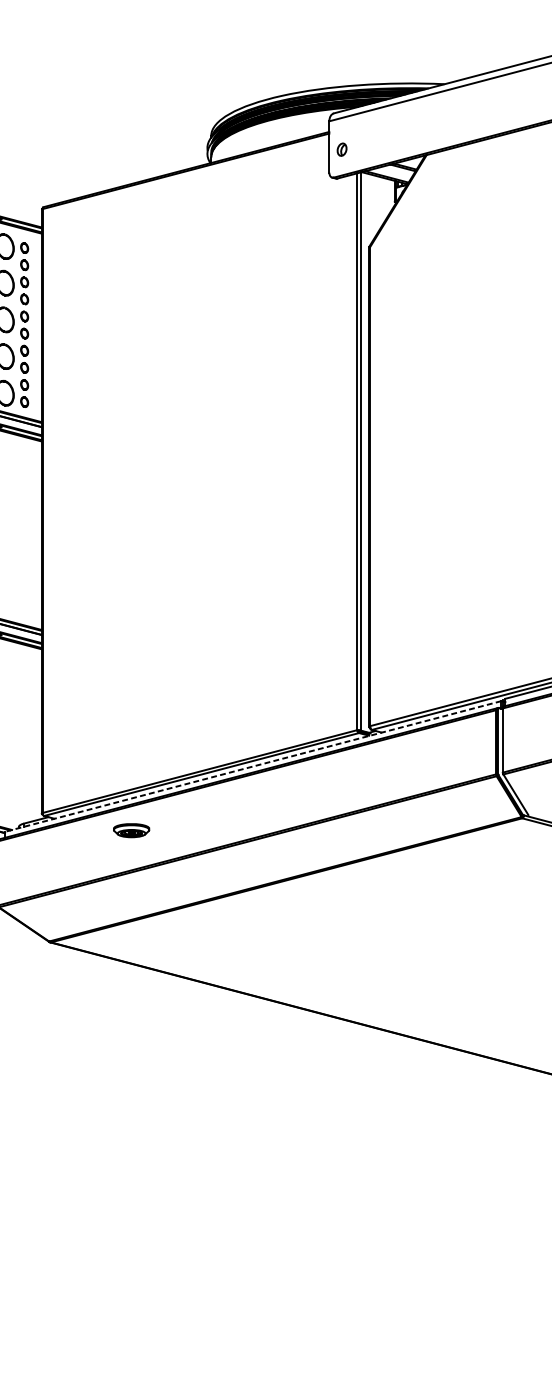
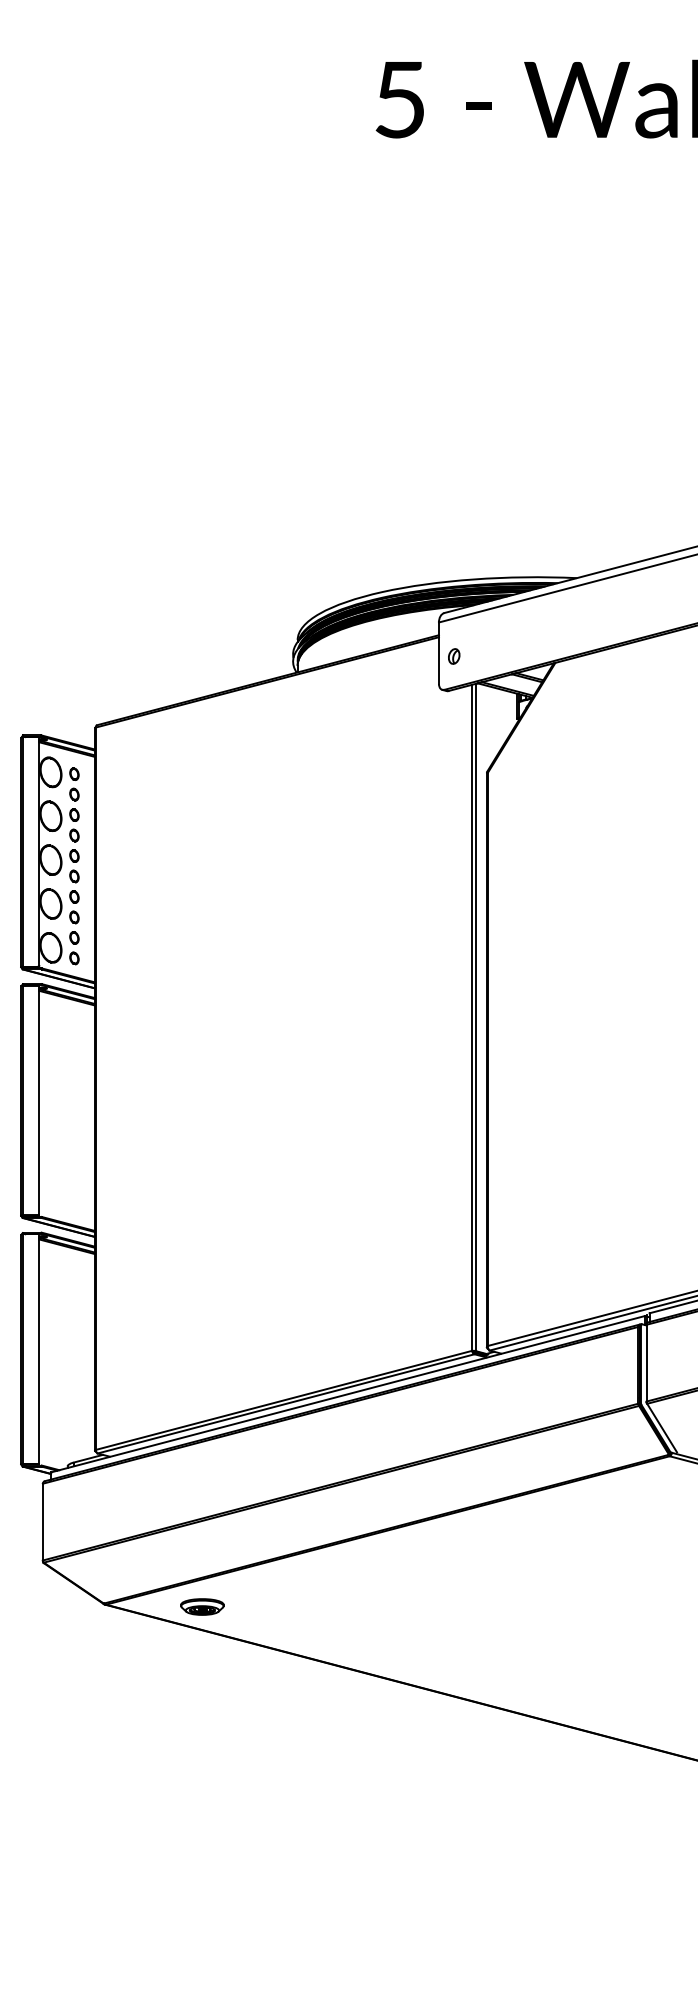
line: (252, 766) -> (347, 1394), dashed -> solid
part: (131, 830) -> (202, 1606), moved

